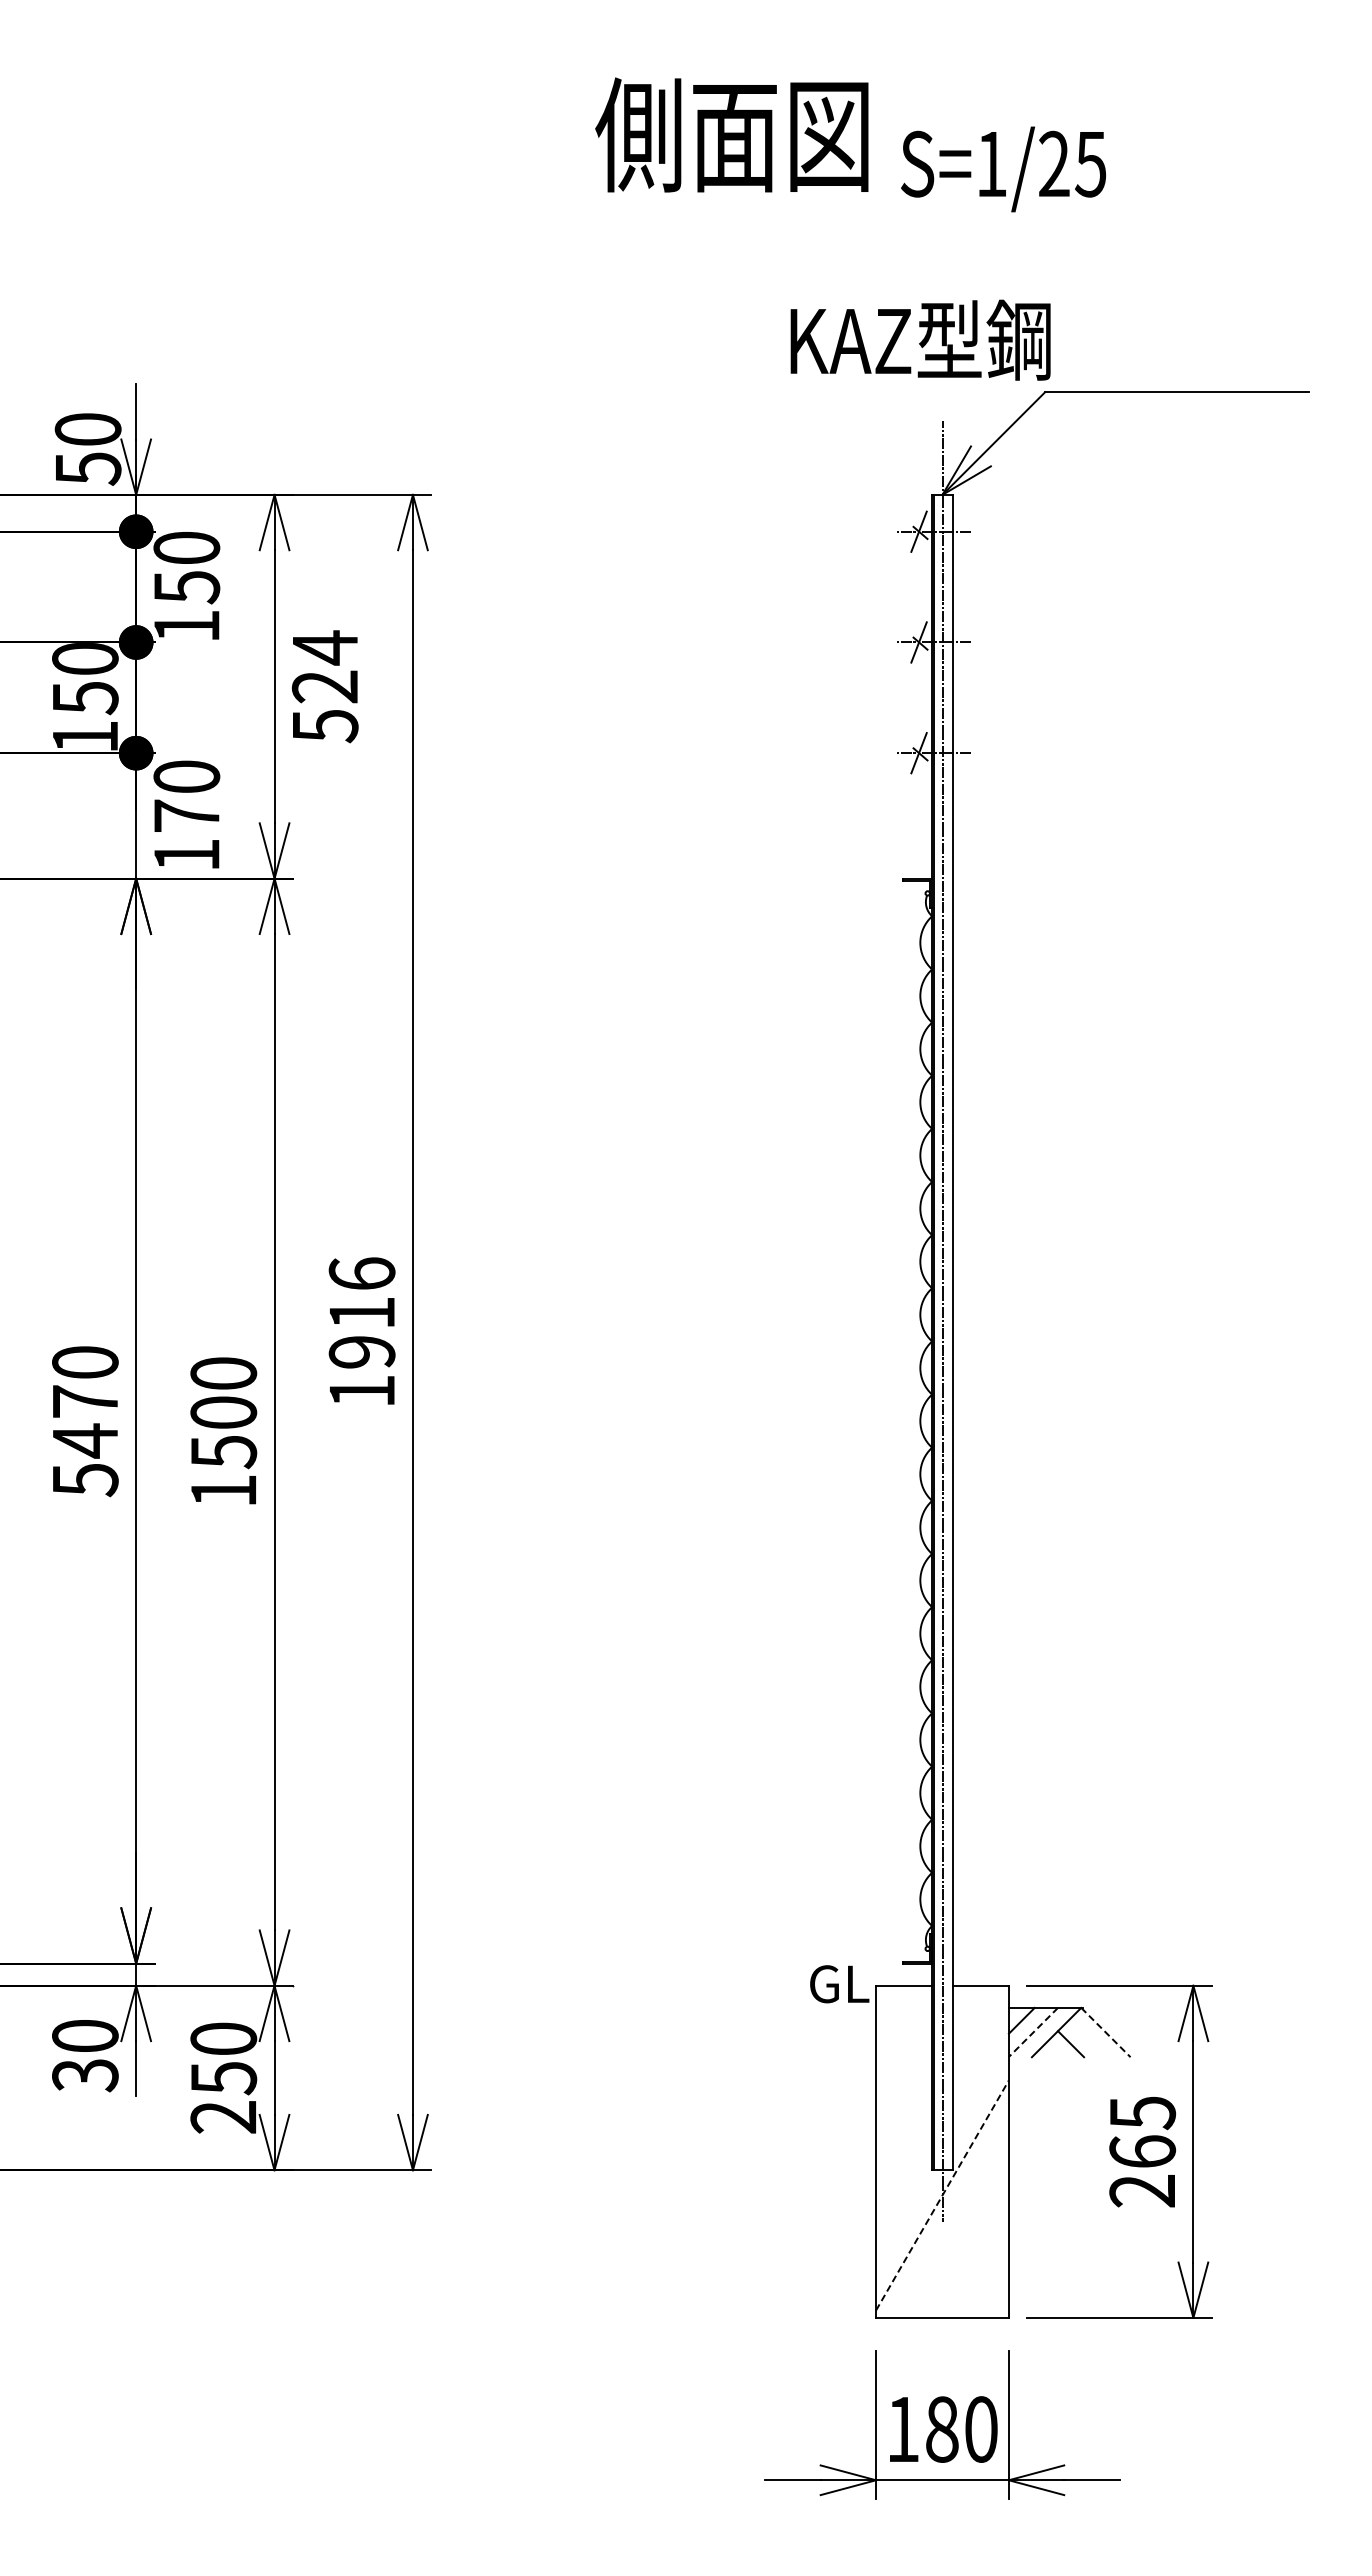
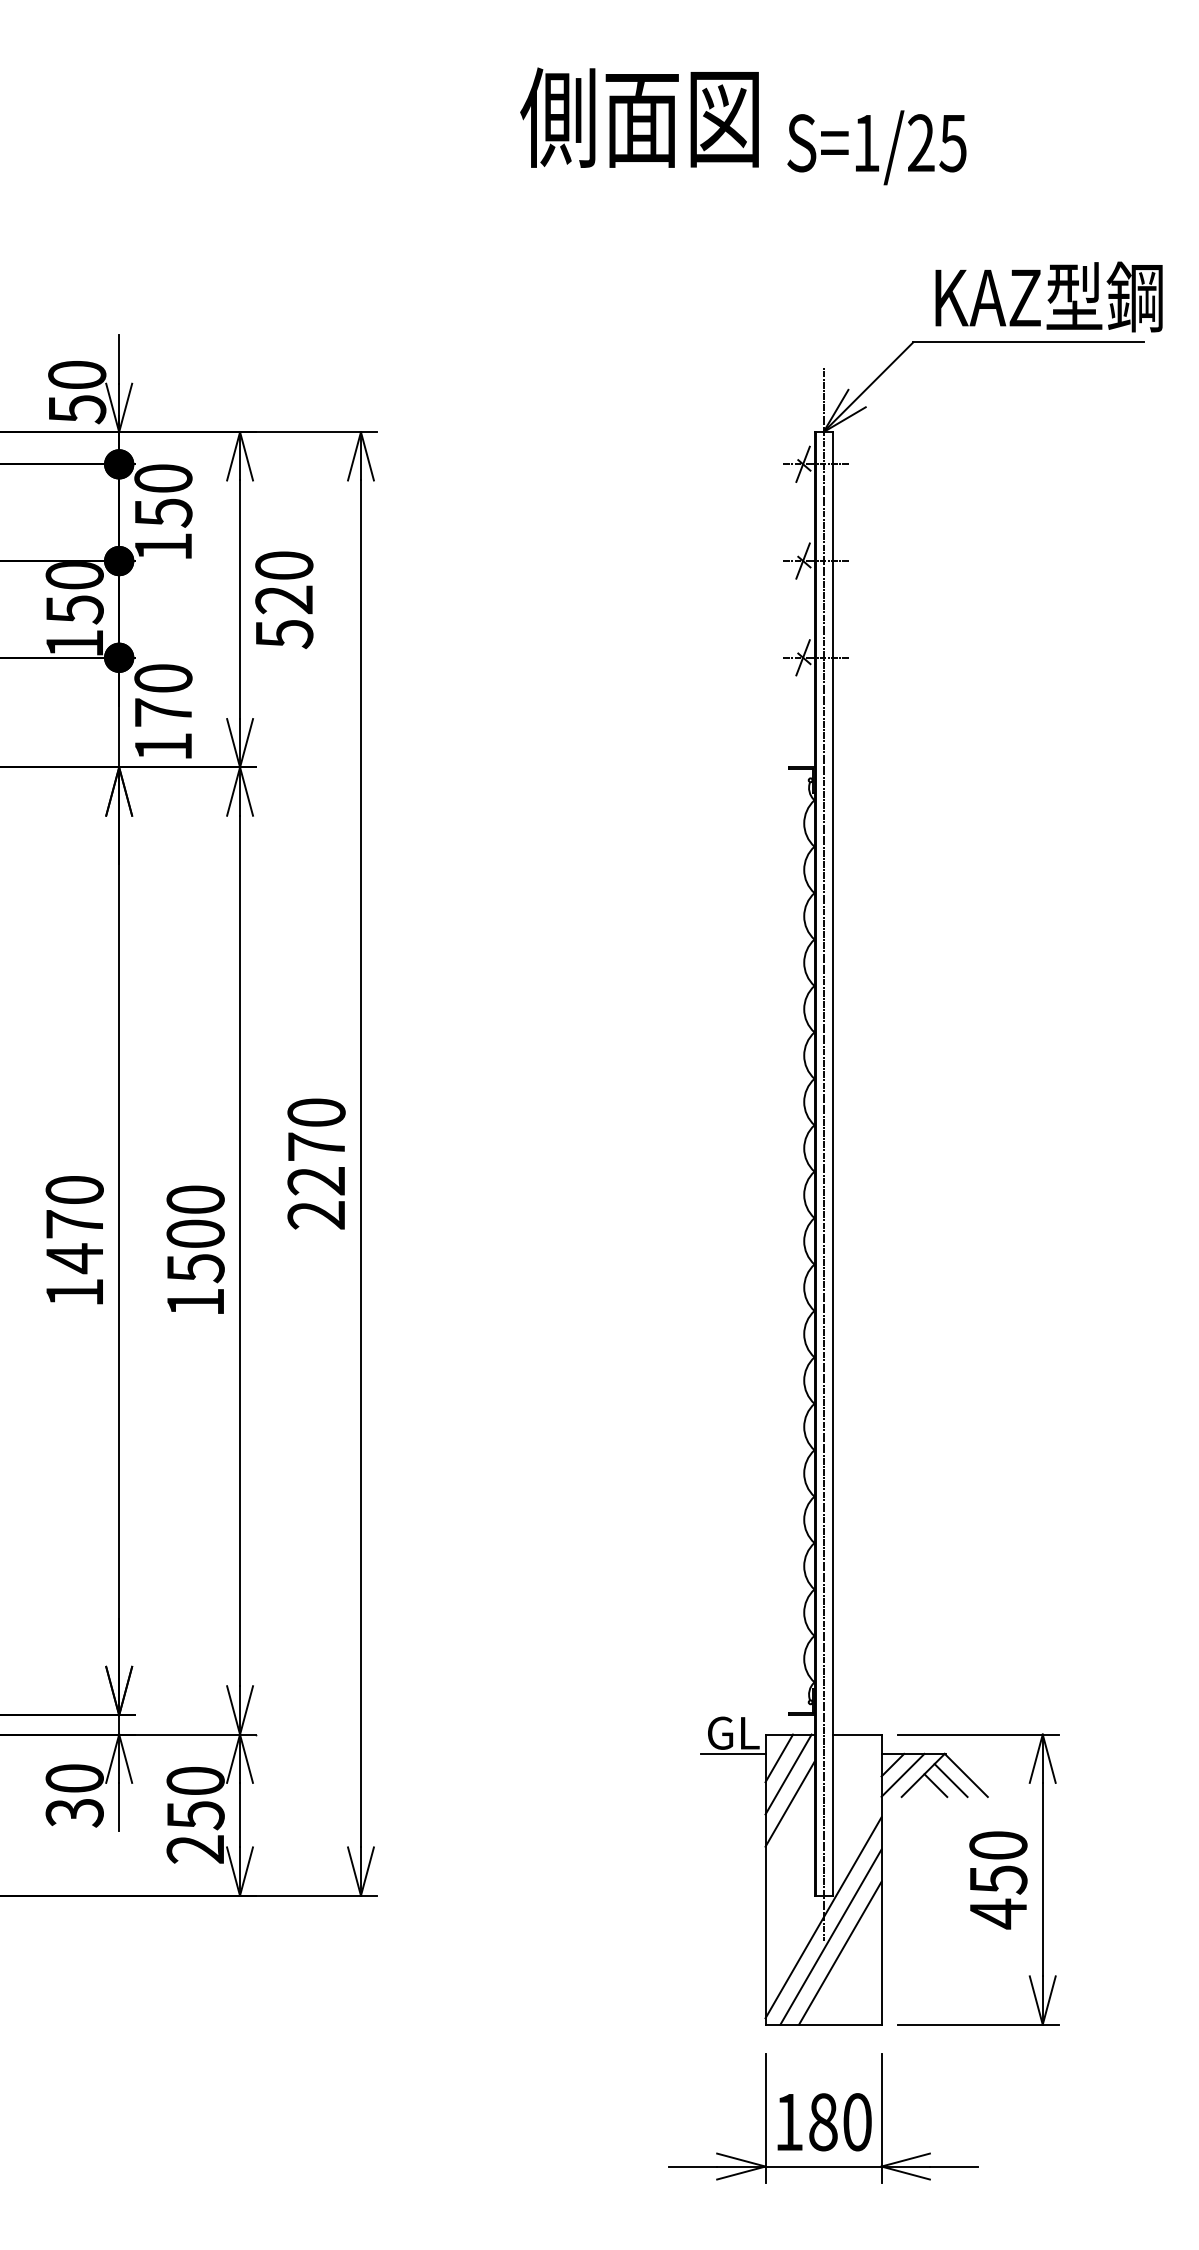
text: (920, 339) -> (1048, 296), moved
text: (324, 647) -> (283, 565), 524 -> 520
text: (361, 1332) -> (316, 1163), 1916 -> 2270
text: (85, 1480) -> (74, 1293), 5470 -> 1470
line: (839, 2007) -> (733, 1753), added
line: (891, 2012) -> (779, 1757), added
line: (902, 2031) -> (788, 1774), added
line: (1033, 2032) -> (903, 1775), dashed -> solid
line: (1105, 2032) -> (965, 1775), dashed -> solid
line: (1088, 2038) -> (951, 1780), added
line: (904, 2065) -> (790, 1804), added
text: (1142, 2152) -> (998, 1880), 265 -> 450
line: (942, 2195) -> (823, 1917), dashed -> solid
line: (950, 2217) -> (830, 1937), added
line: (961, 2235) -> (840, 1952), added

